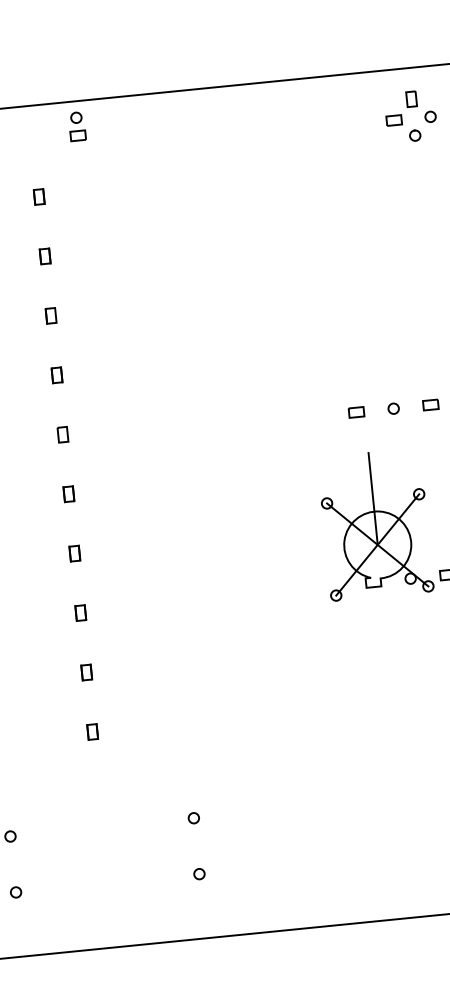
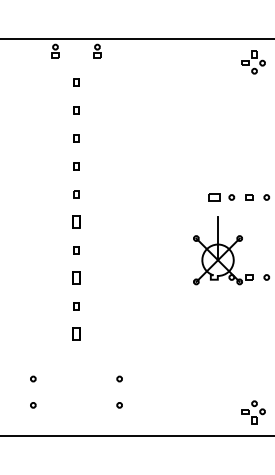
part: (356, 412) -> (214, 197), size x1.6
part: (68, 494) -> (76, 222), size x1.6
part: (80, 613) -> (76, 278), size x1.6
part: (92, 732) -> (76, 334), size x1.6

